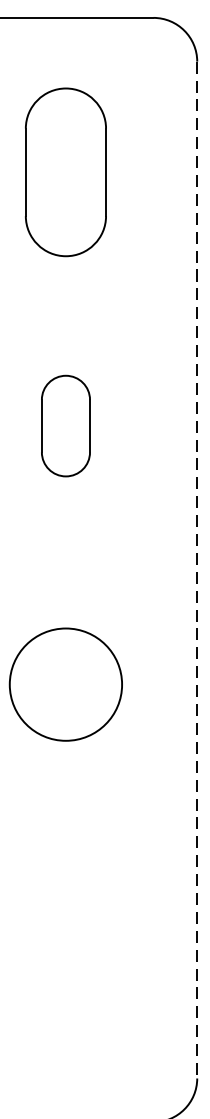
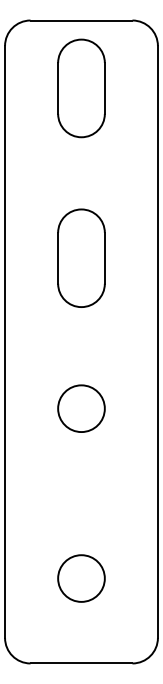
part: (65, 172) -> (81, 88), moved
part: (65, 424) -> (81, 257), size x1.67
line: (196, 570) -> (157, 342), dashed -> solid
circle: (65, 684) -> (81, 408), size x0.71
circle: (65, 976) -> (81, 578), added

